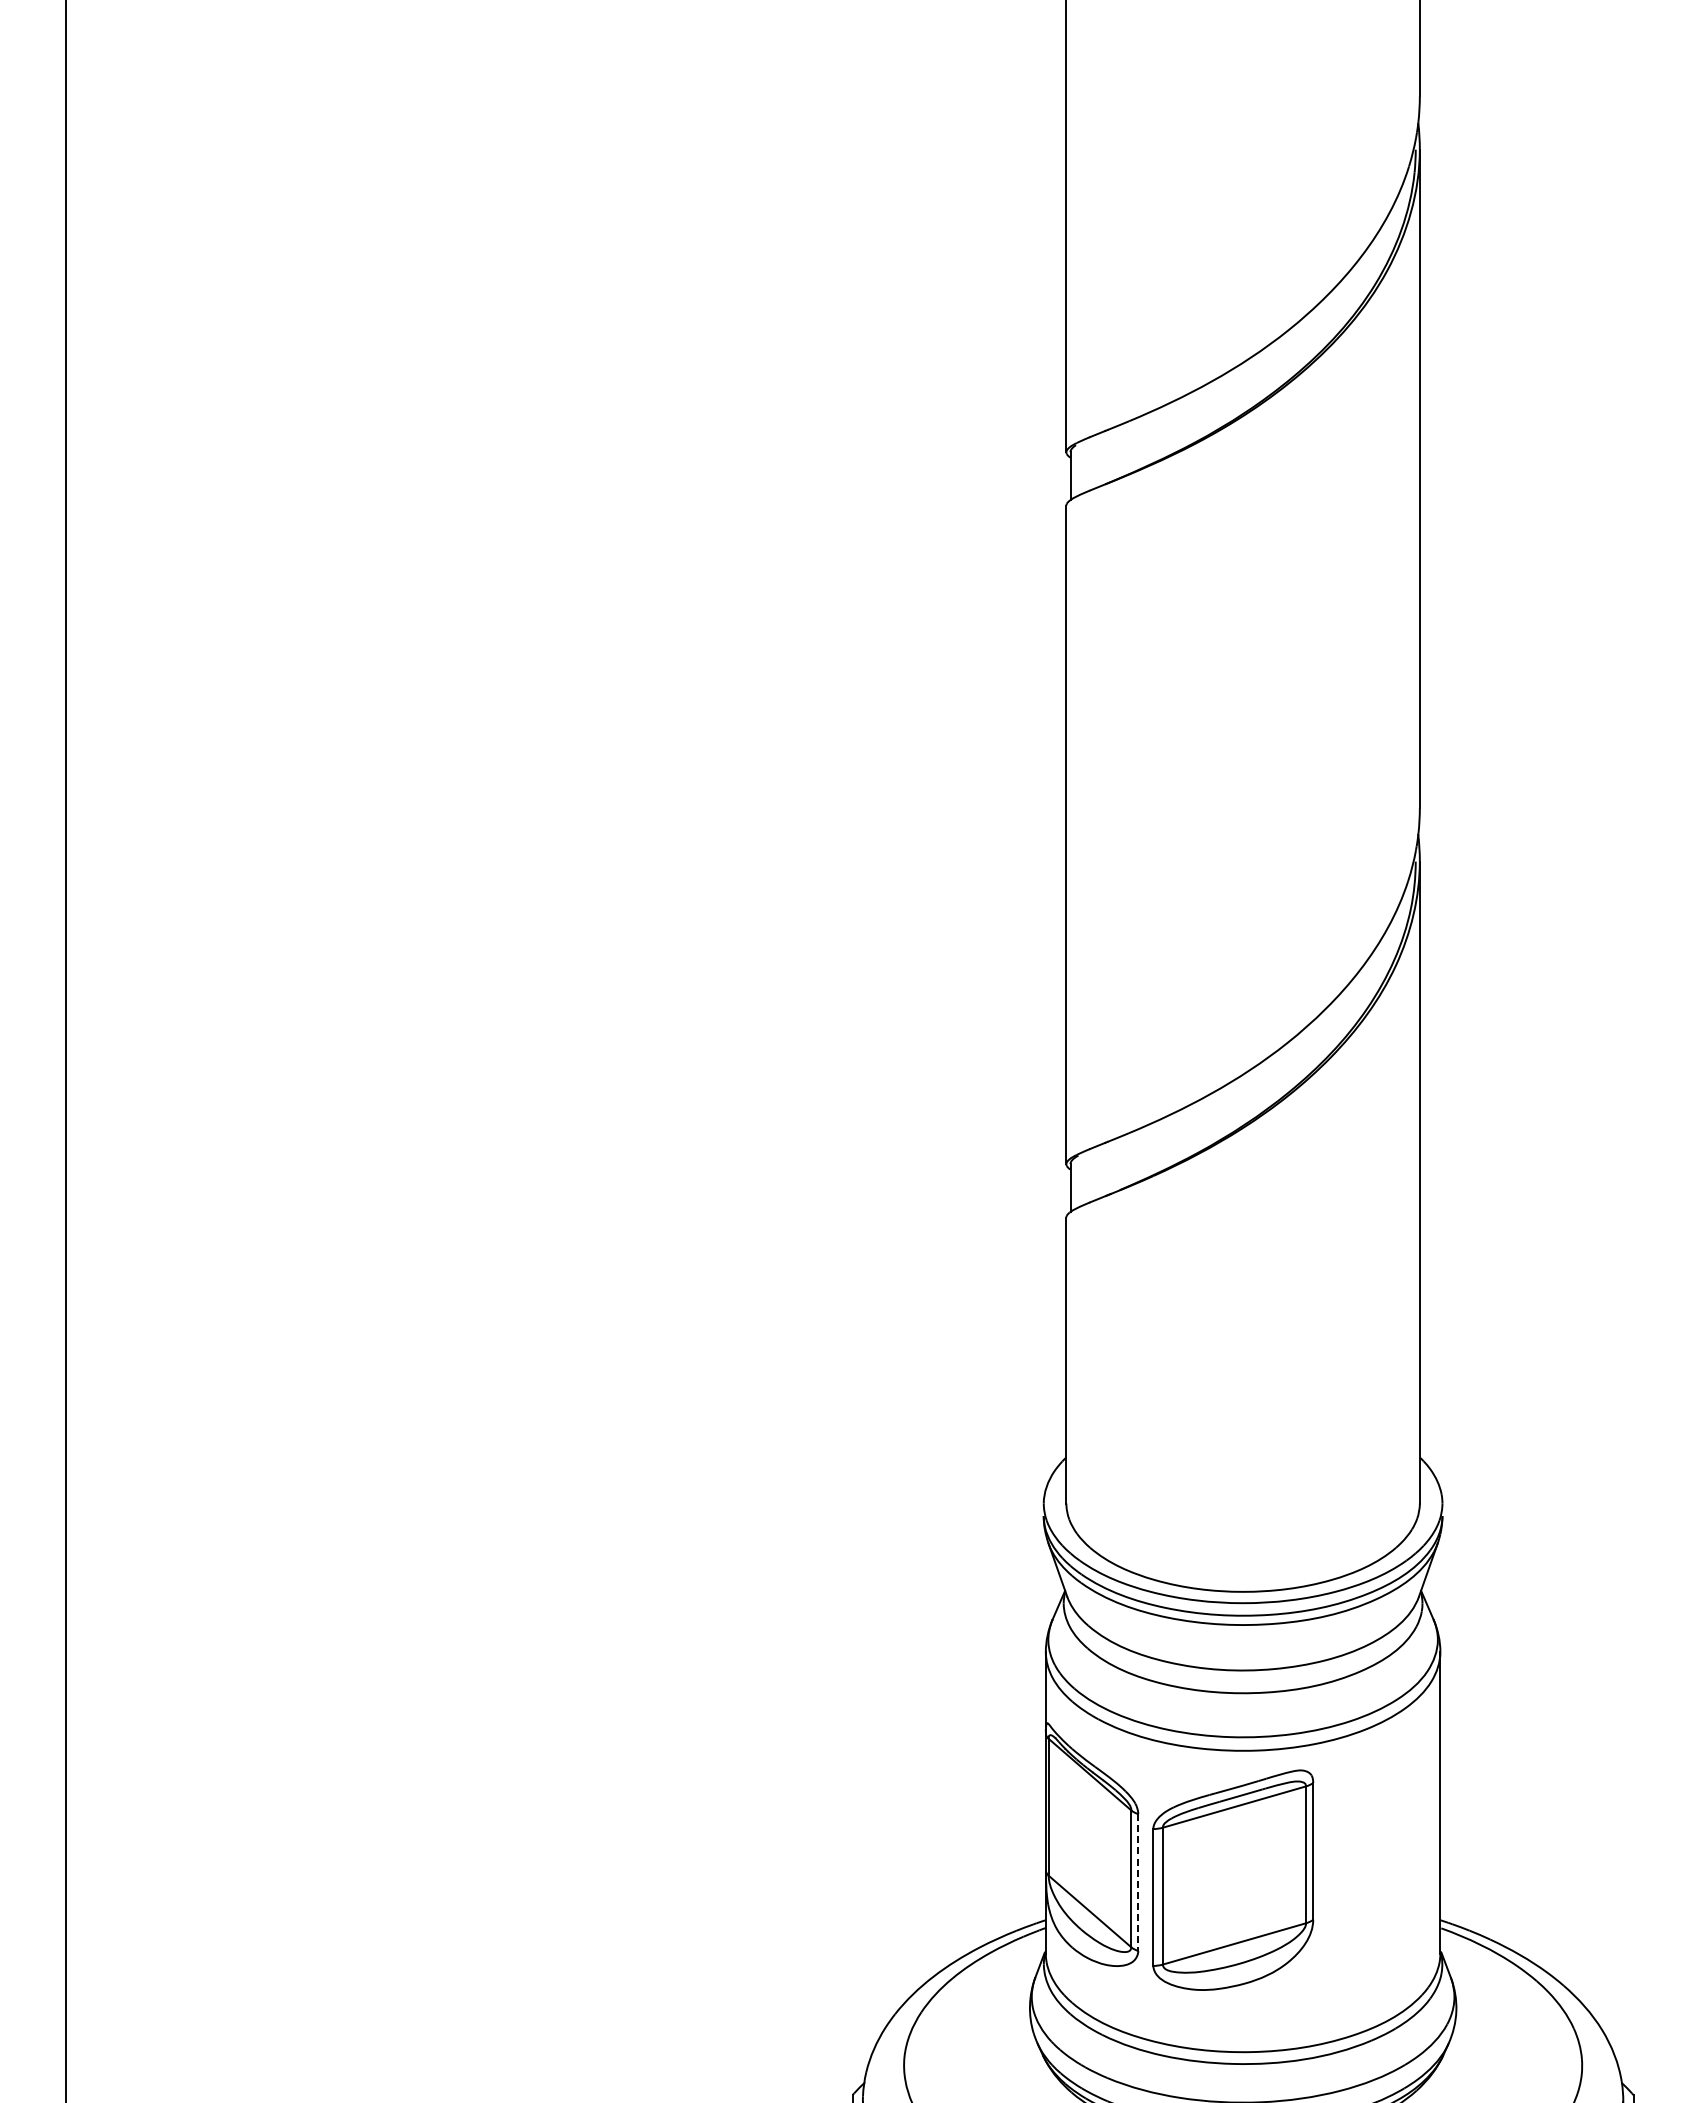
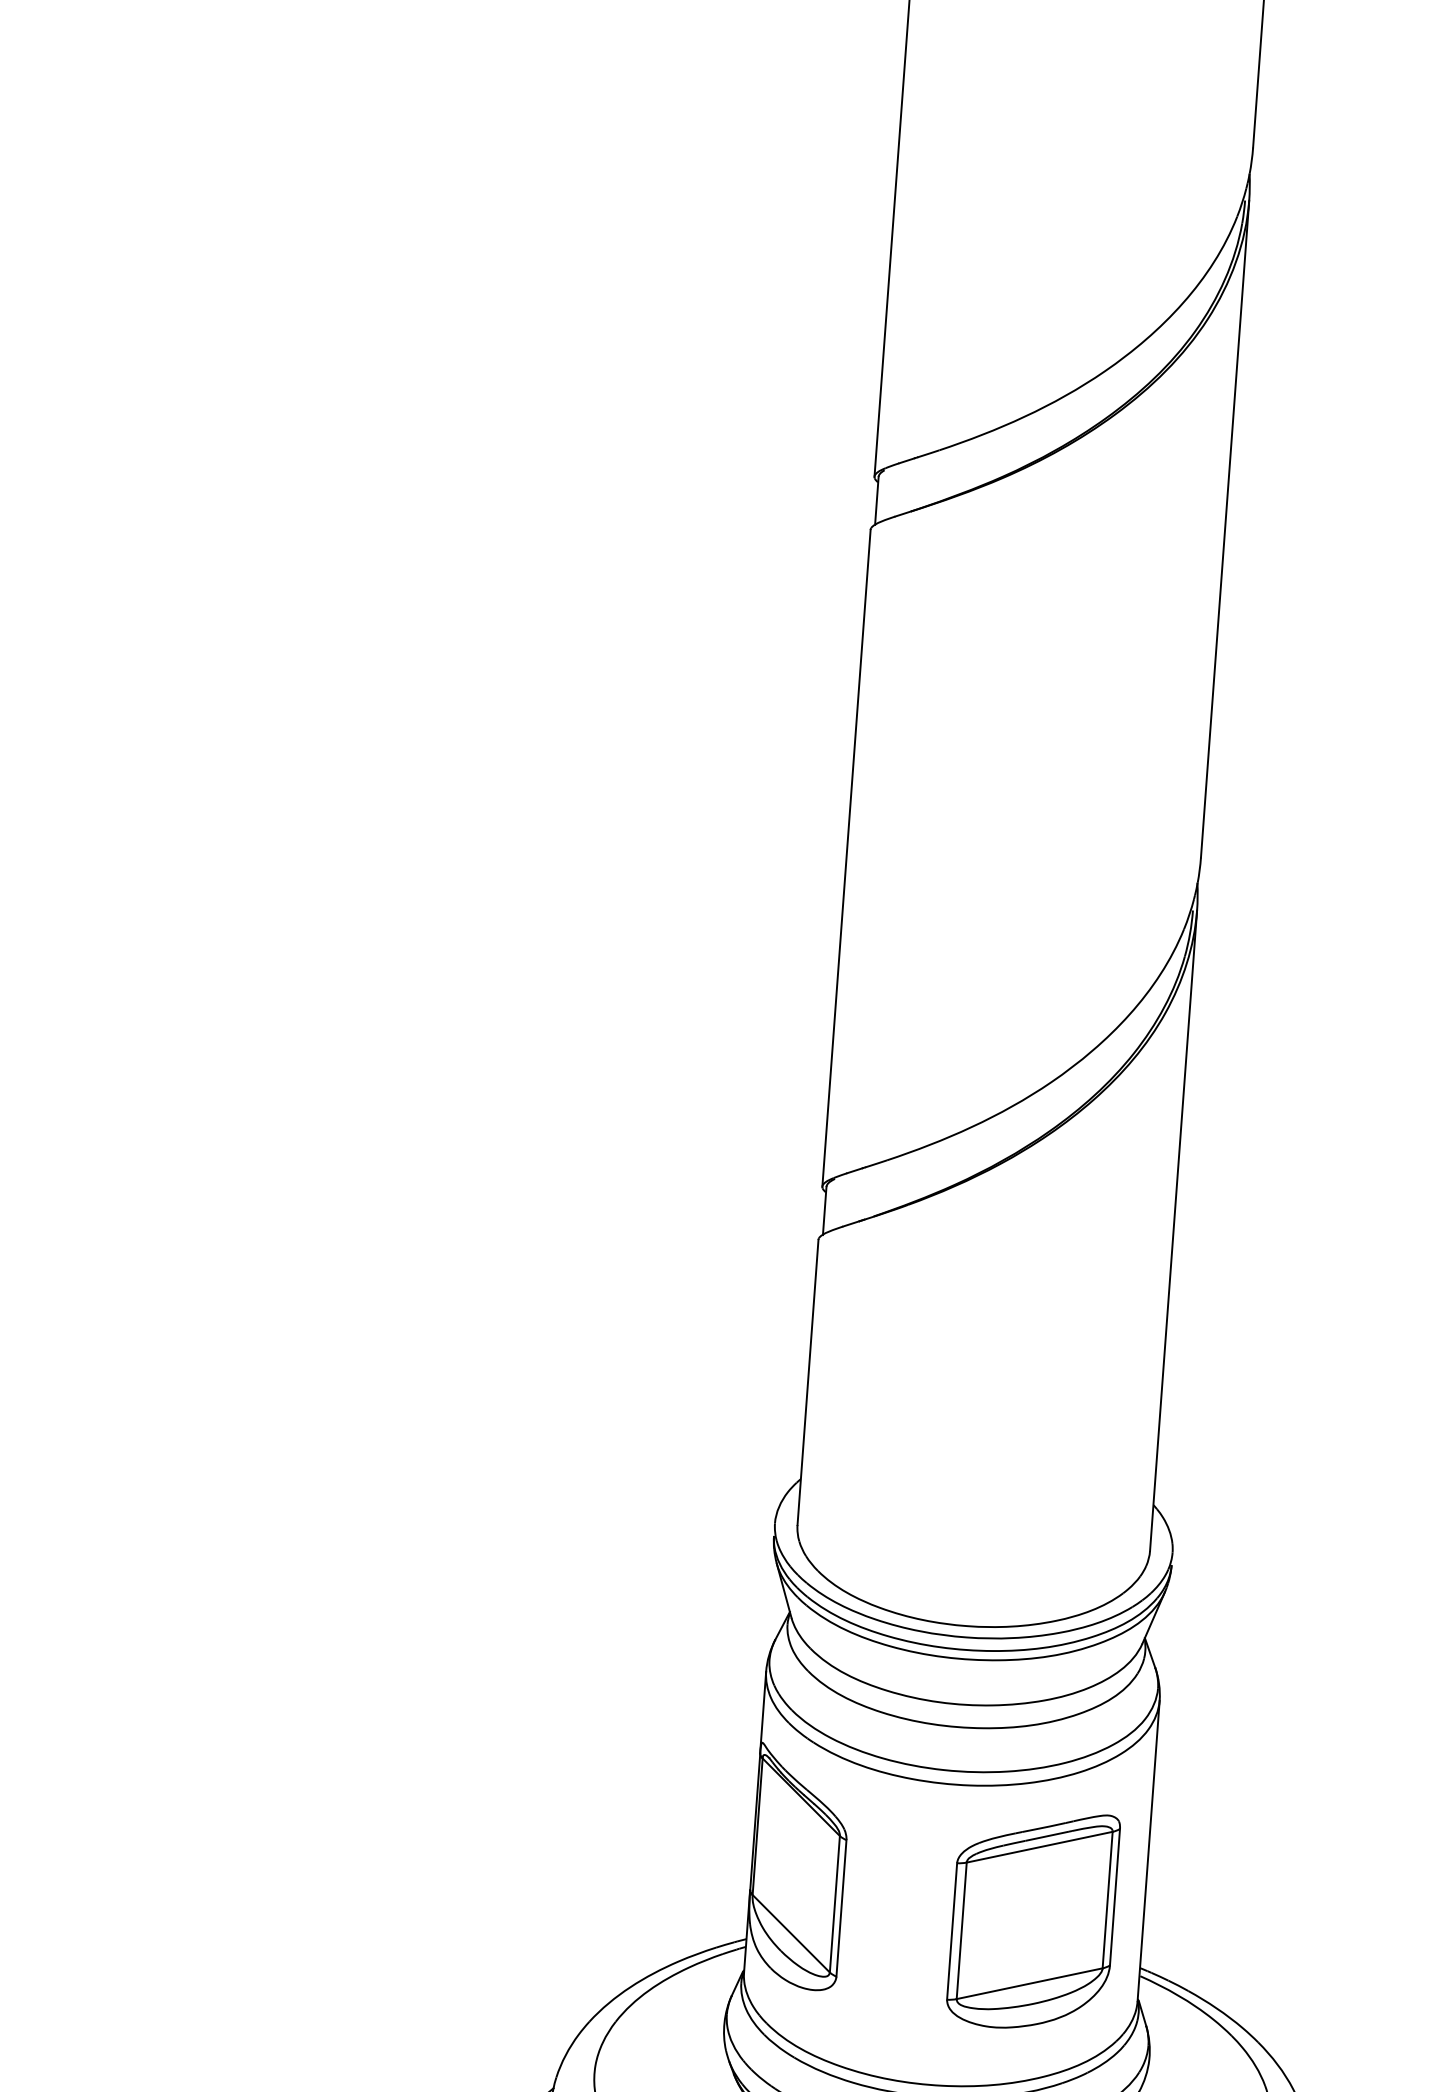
part: (1233, 1879) -> (1033, 1919), moved
line: (1138, 1883) -> (841, 1909), dashed -> solid

